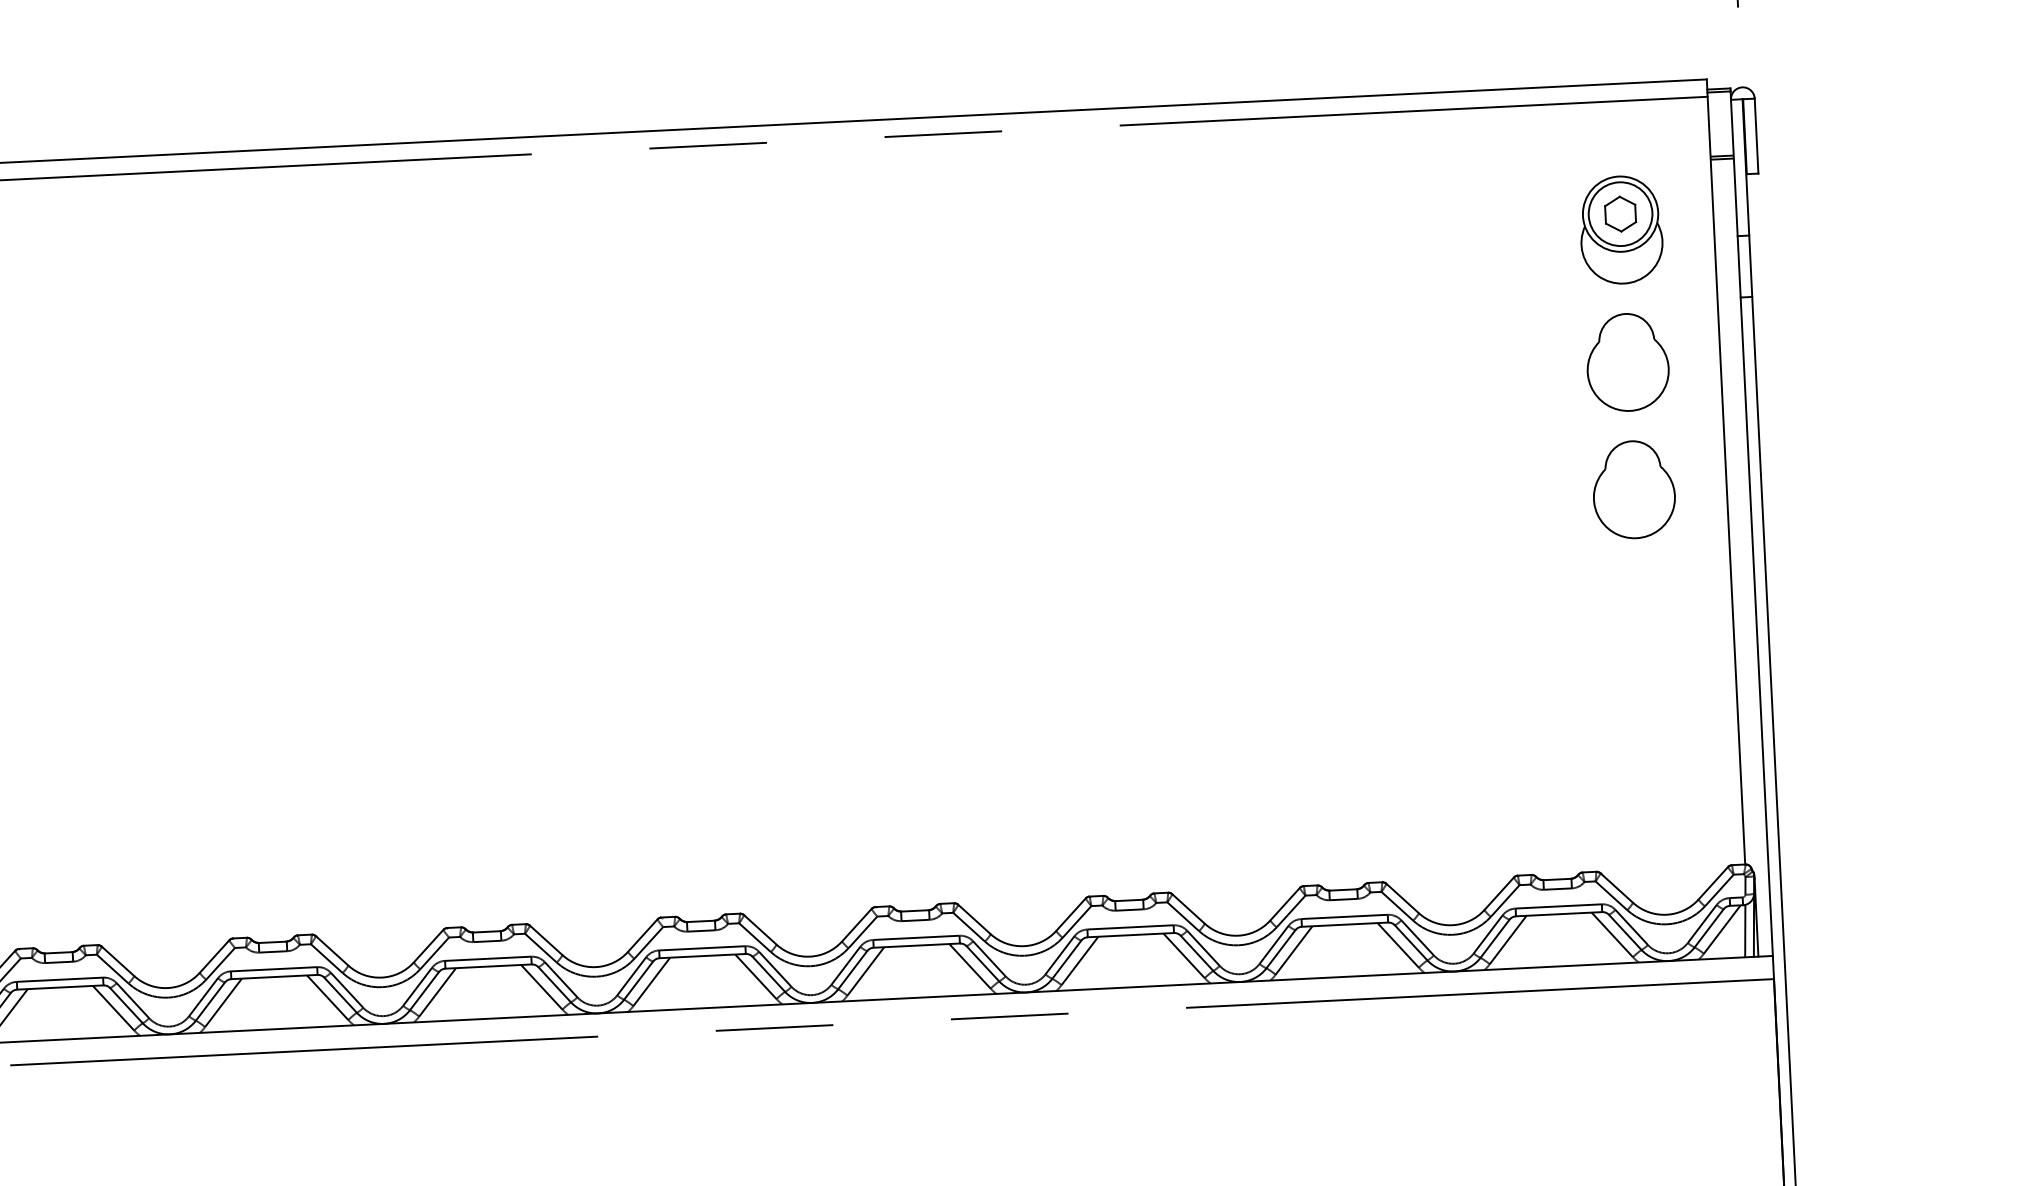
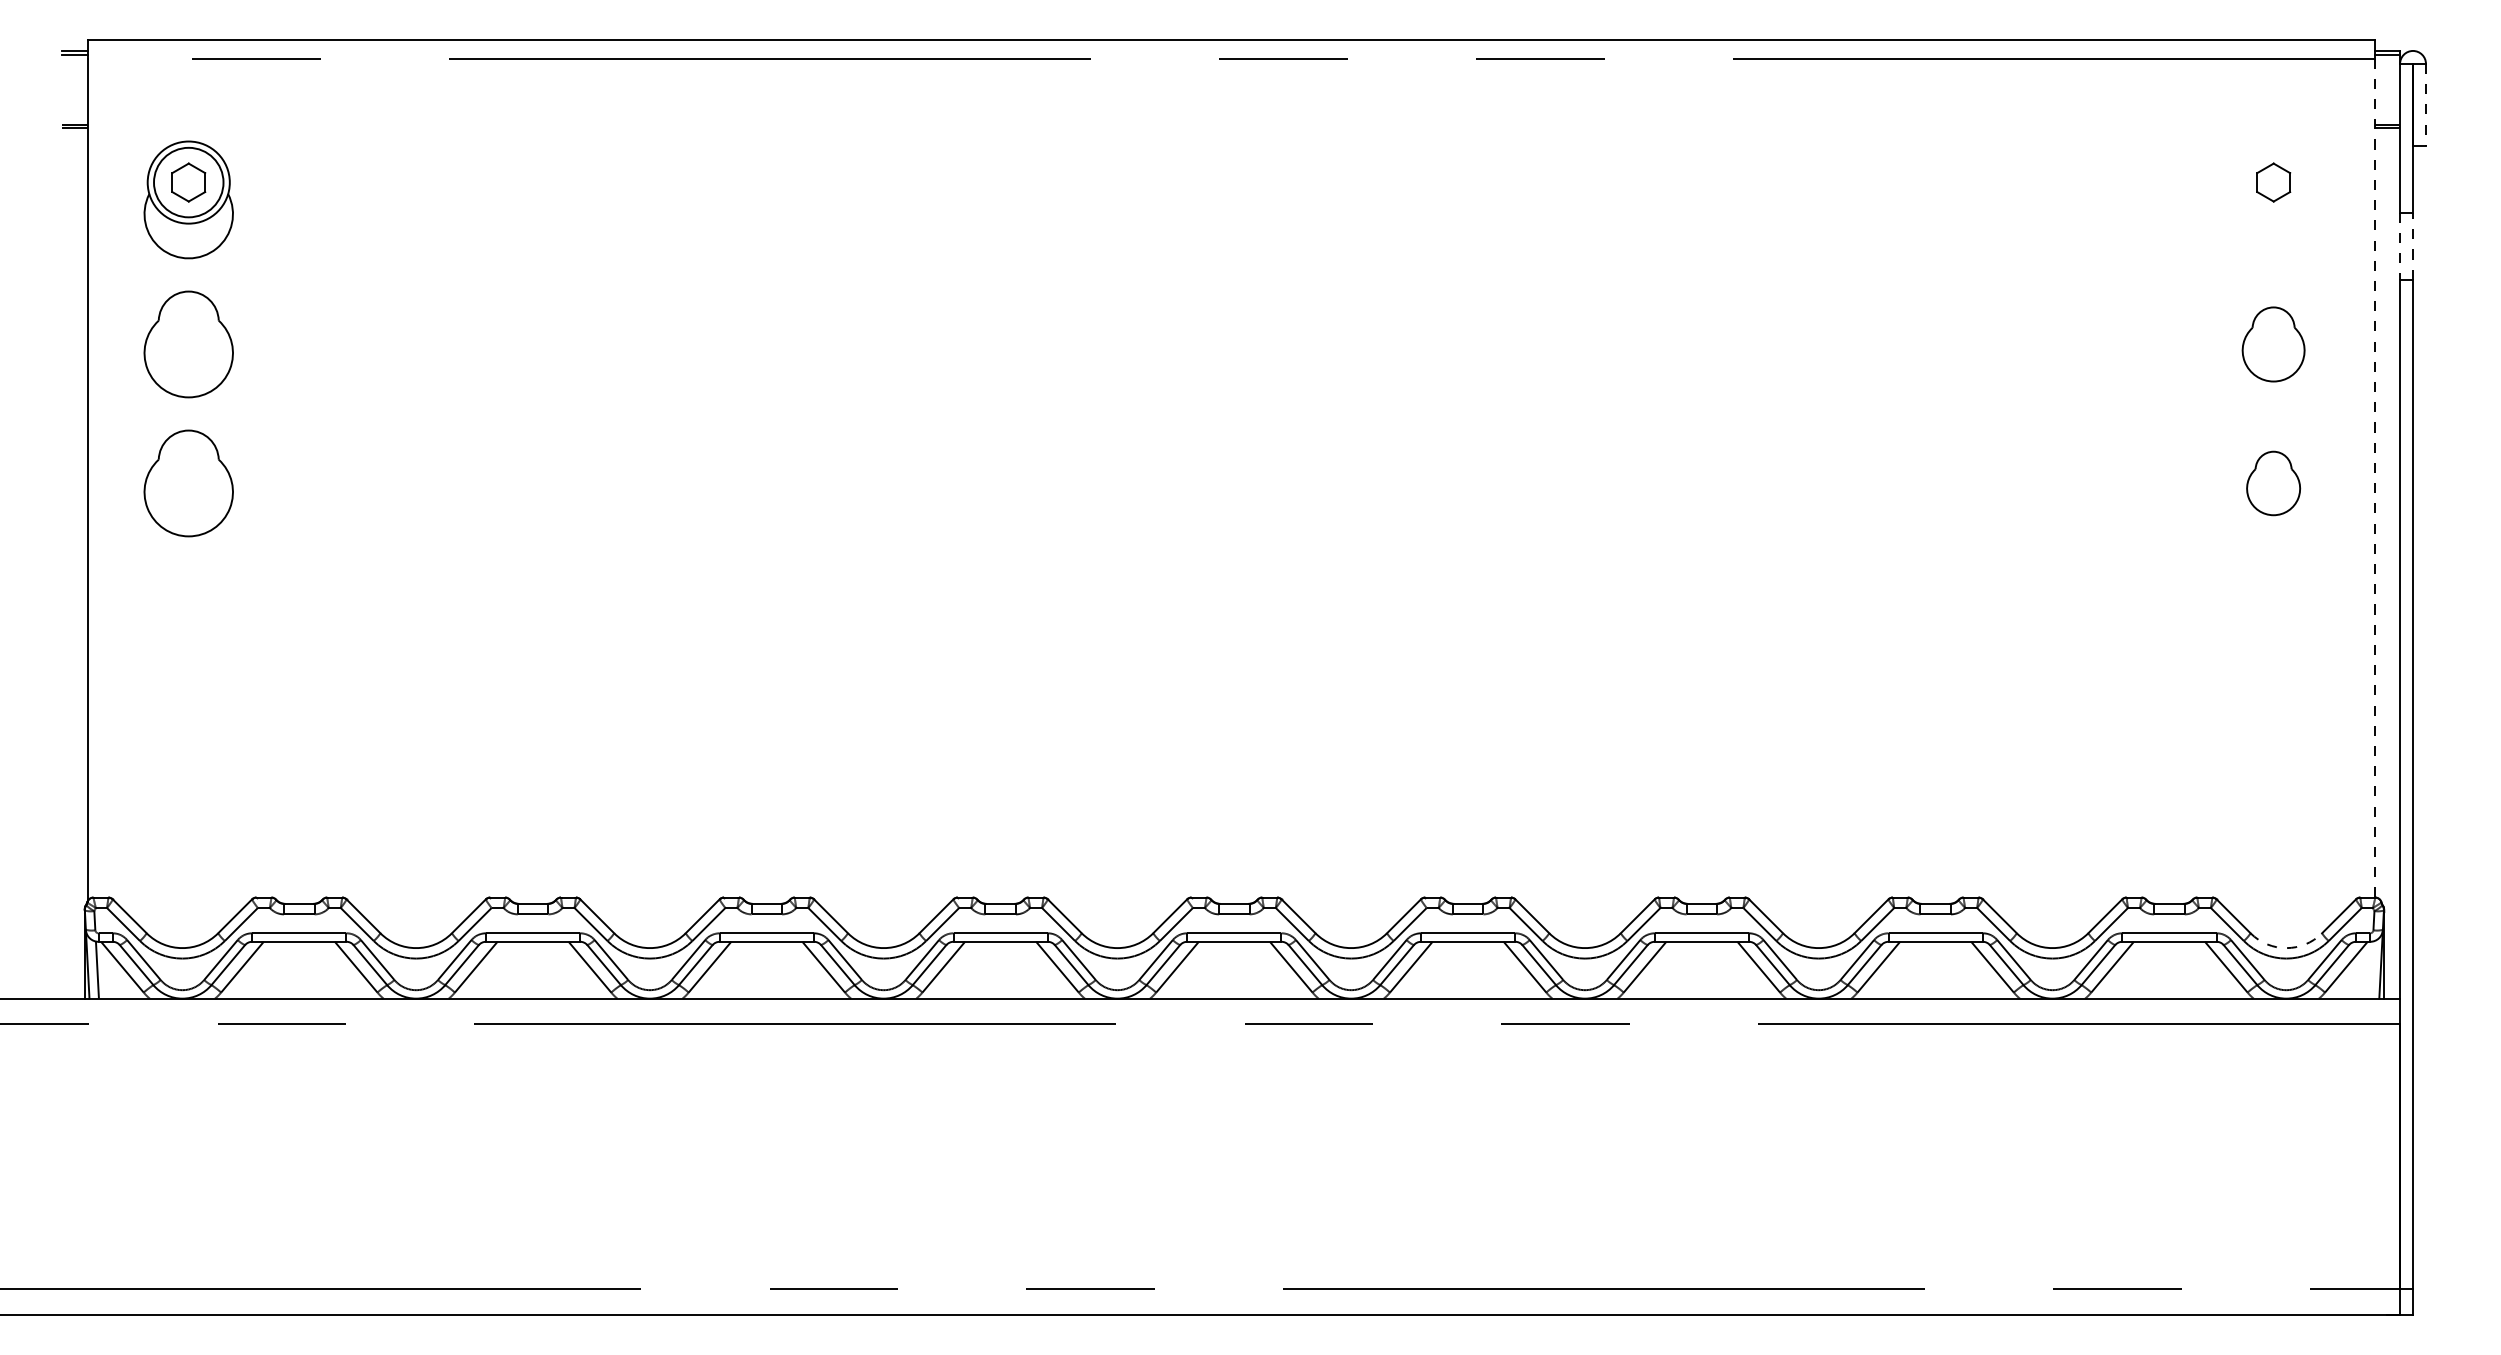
line: (1756, 135) -> (2425, 104), solid -> dashed
part: (1621, 229) -> (2273, 199), removed
line: (1750, 266) -> (2412, 246), solid -> dashed
line: (1739, 267) -> (2400, 246), solid -> dashed
part: (1627, 362) -> (2273, 344), size x0.7
line: (1726, 479) -> (2374, 477), solid -> dashed
part: (1633, 489) -> (2273, 483), size x0.6
arc: (1666, 915) -> (2286, 948), solid -> dashed
line: (1744, 930) -> (2370, 969), removed

